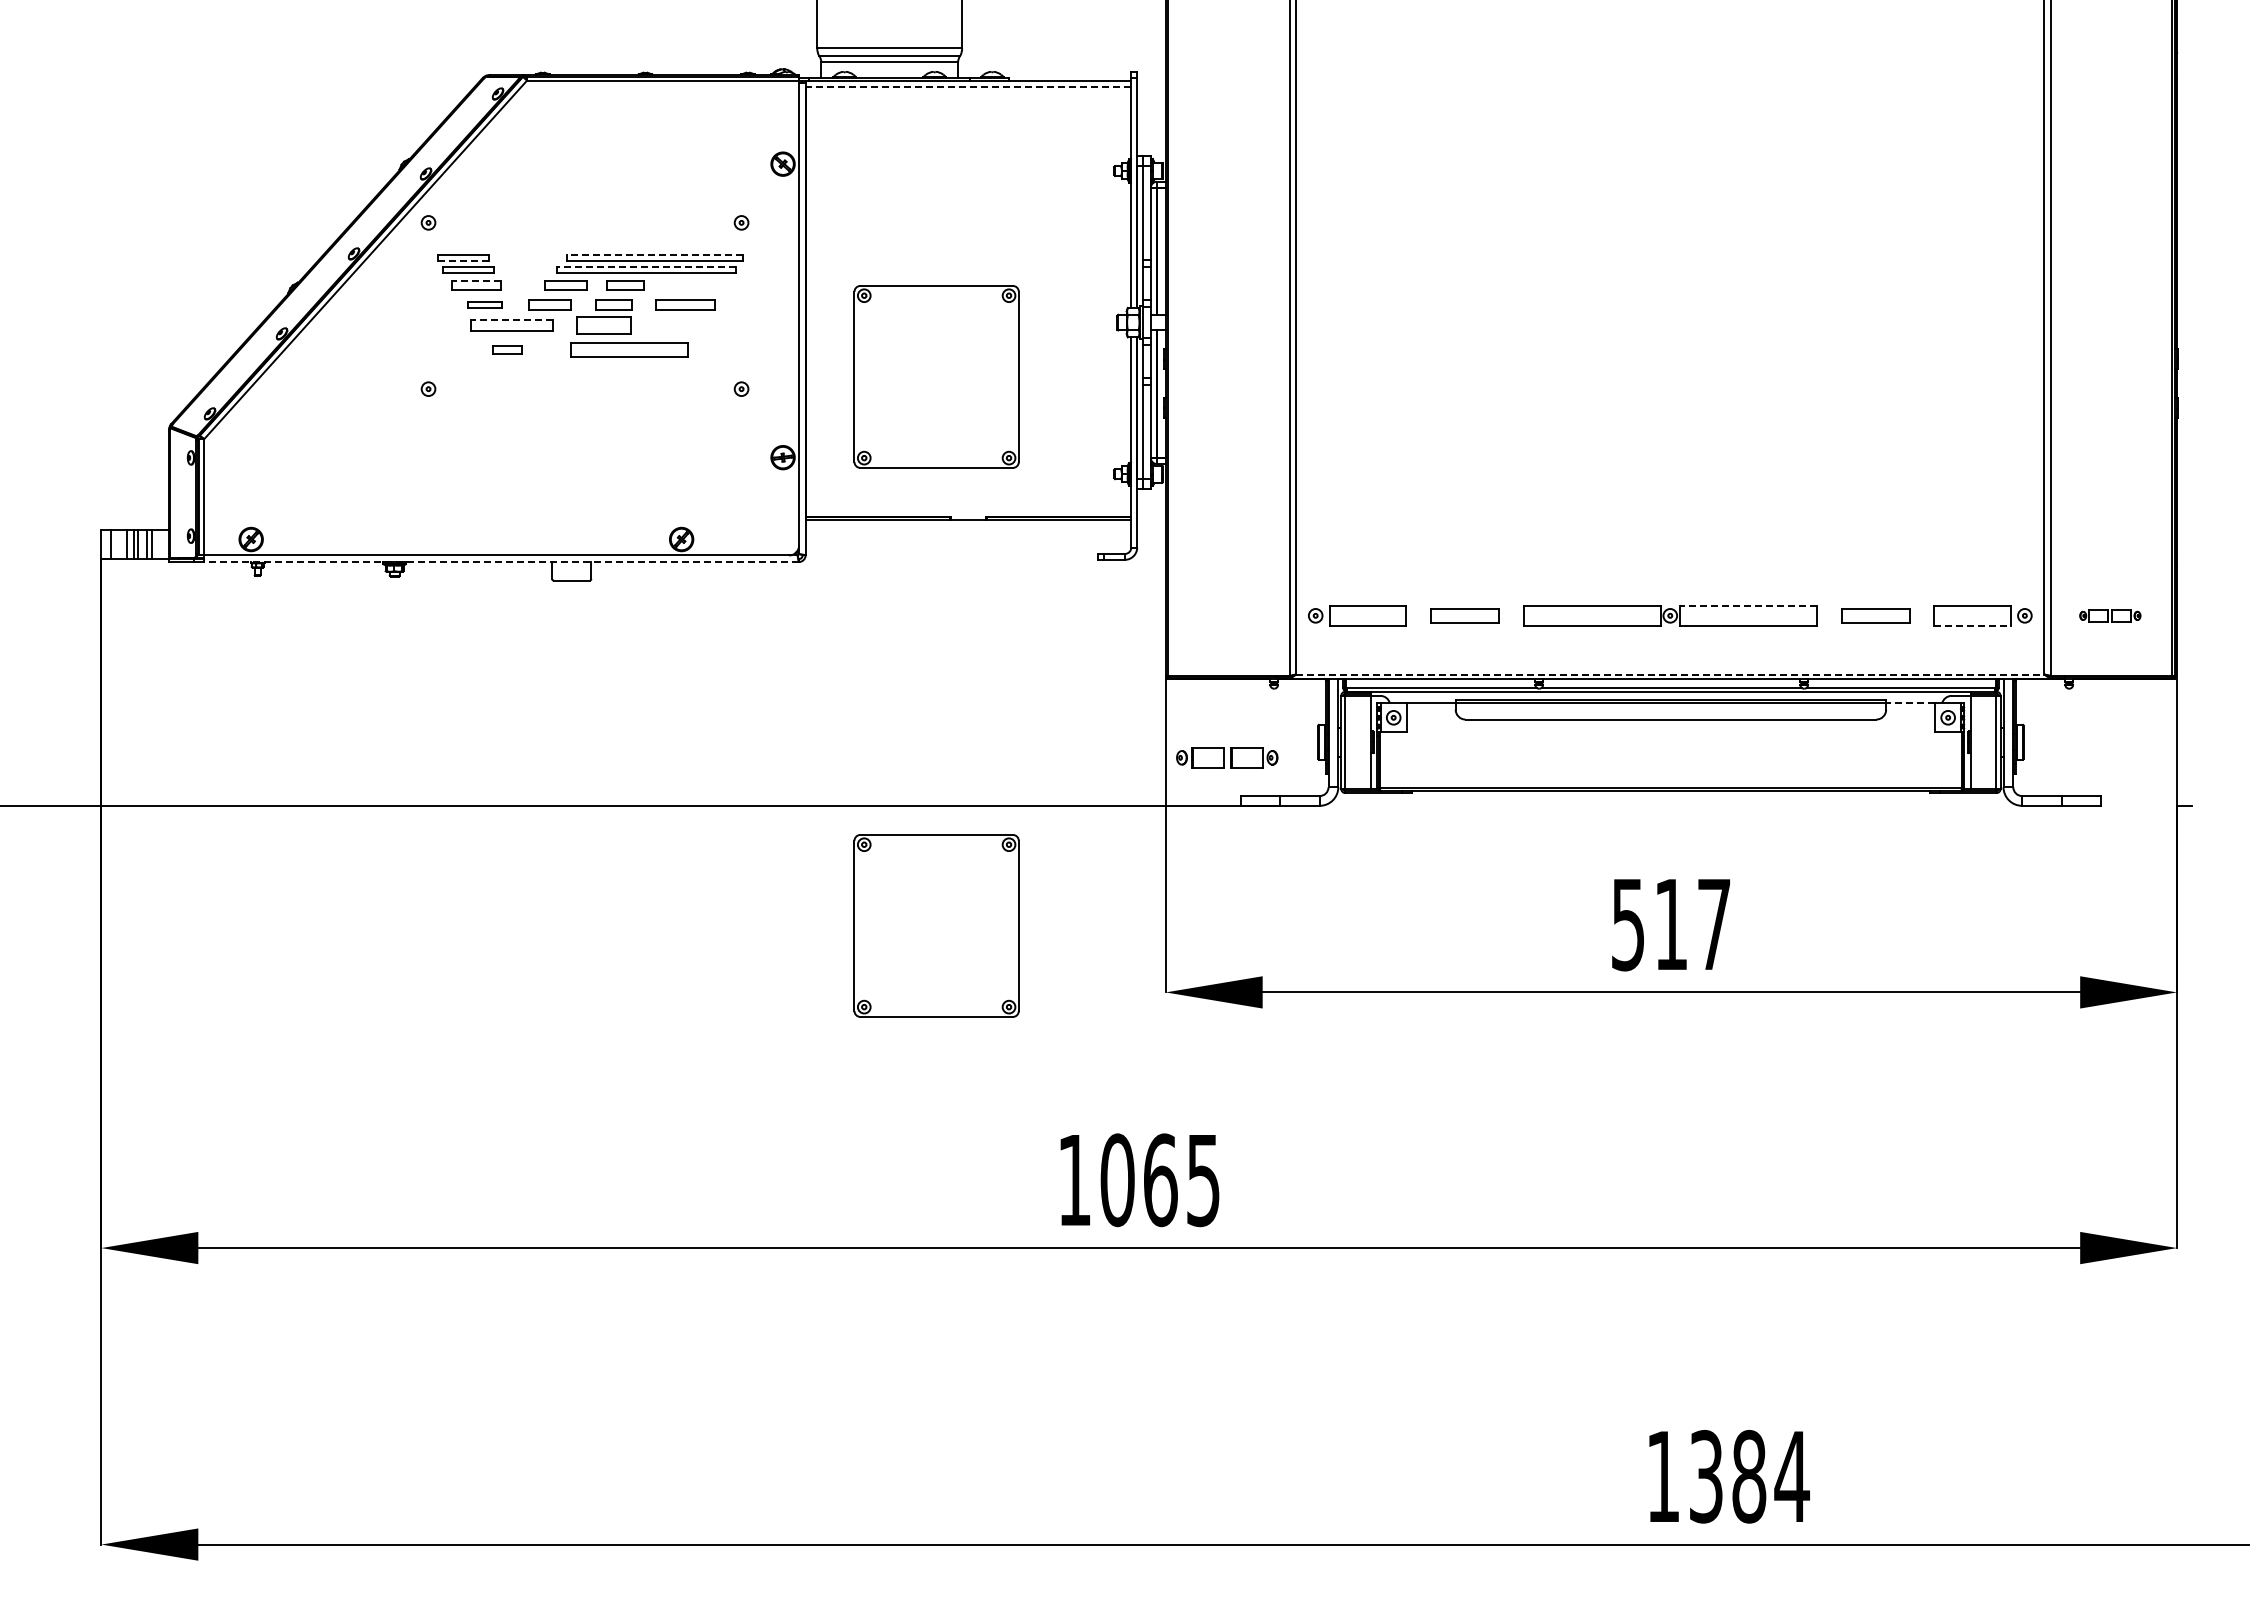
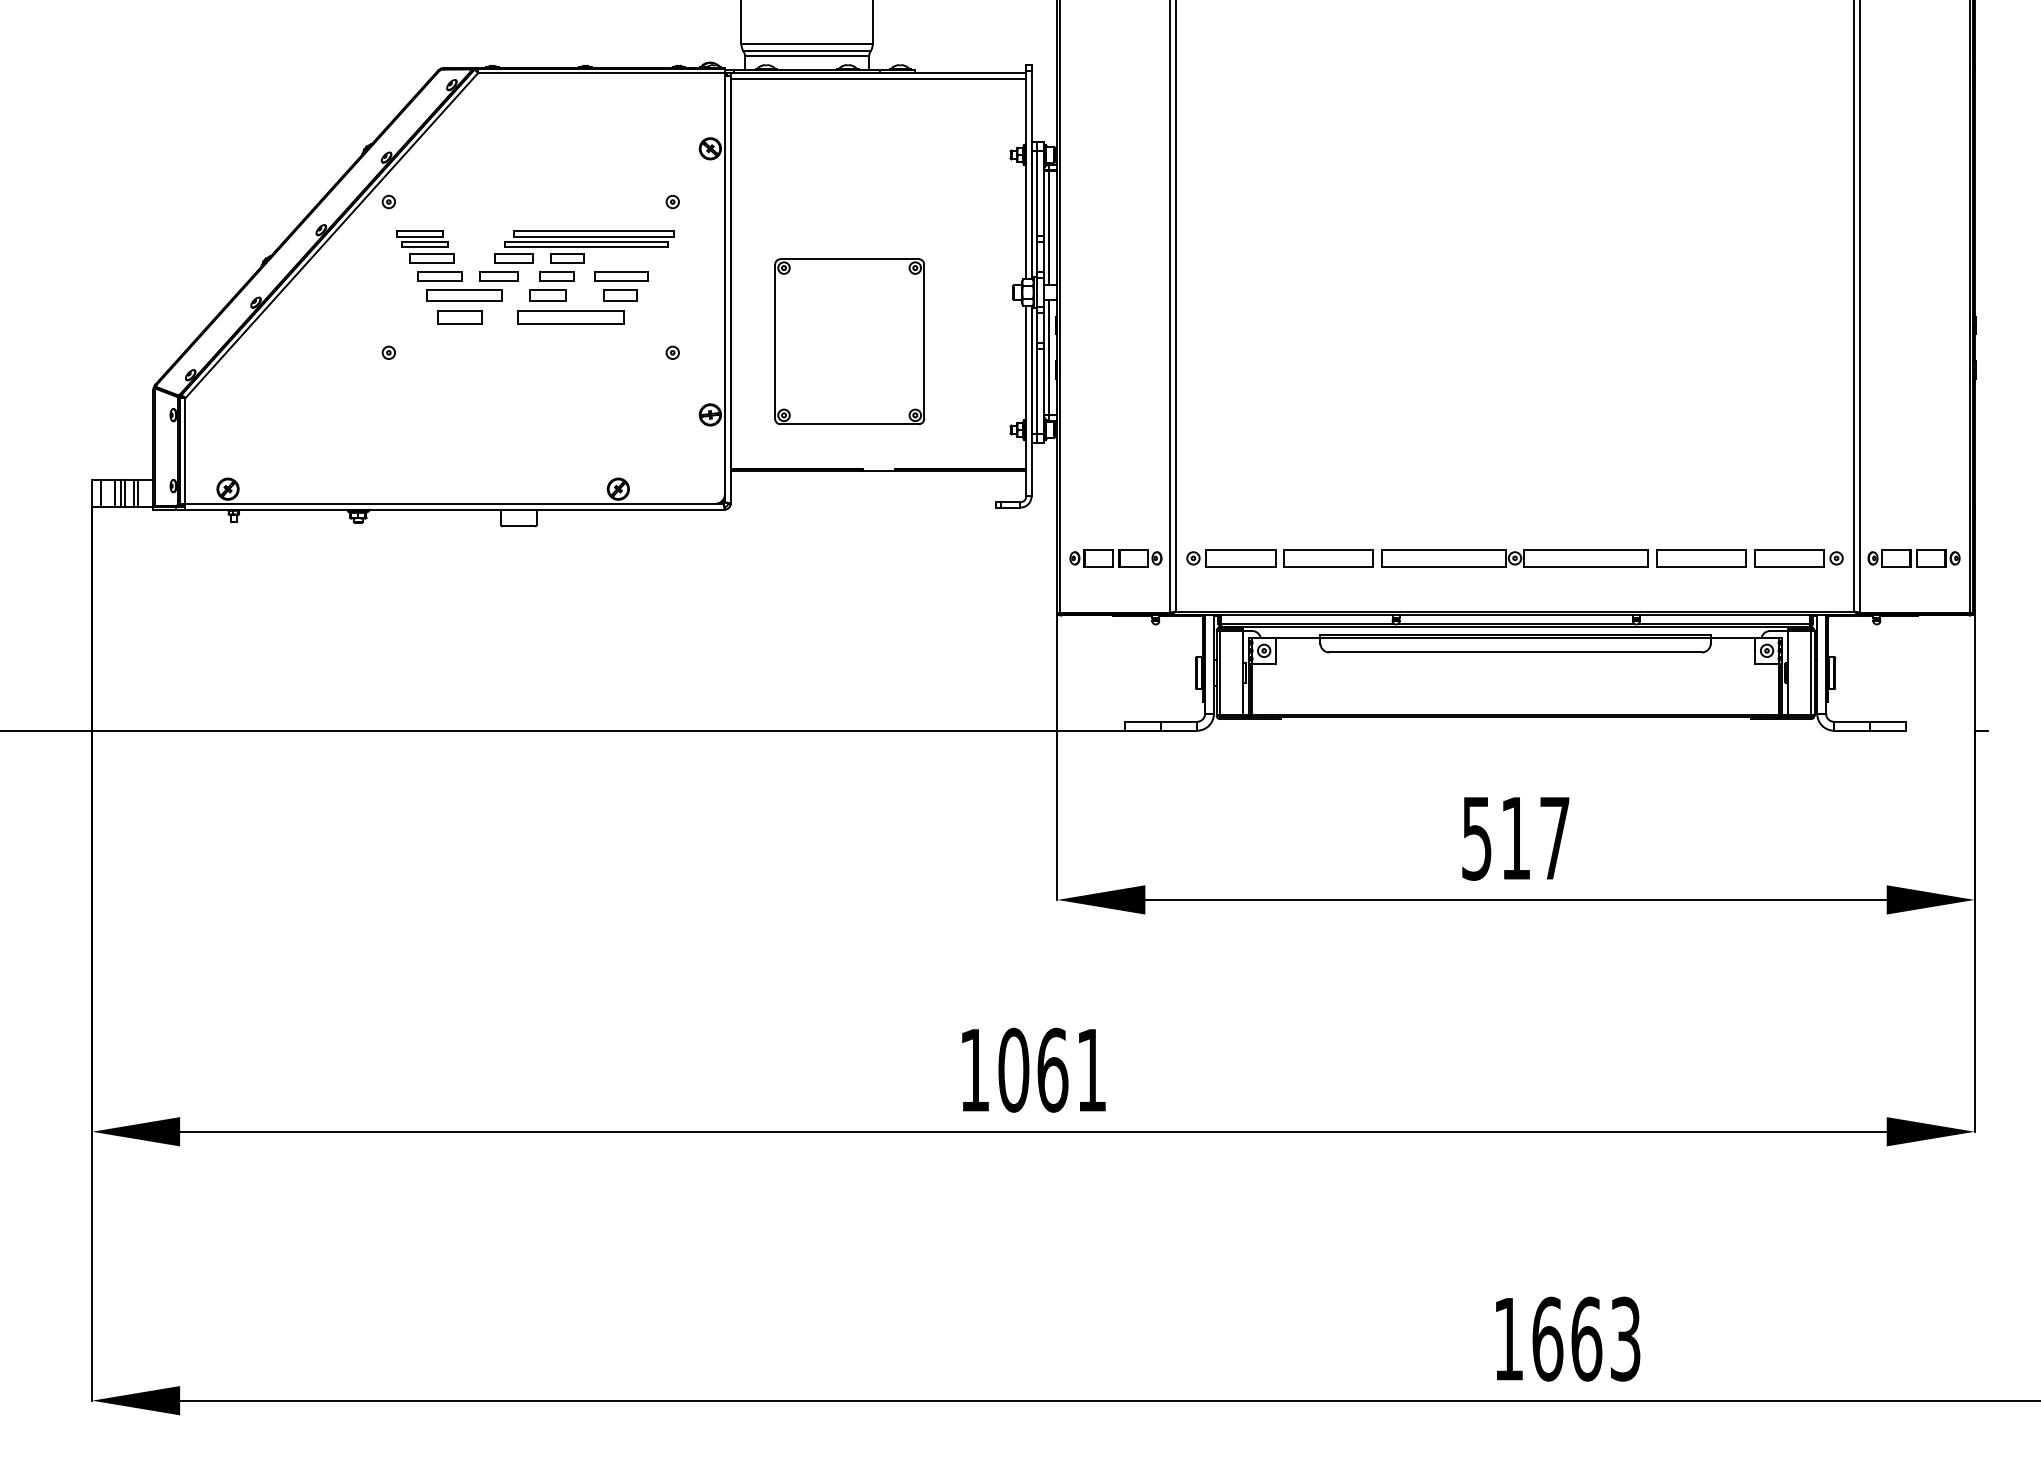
line: (968, 87) -> (878, 79), dashed -> solid
line: (654, 255) -> (593, 231), dashed -> solid
line: (463, 261) -> (420, 237), dashed -> solid
line: (646, 266) -> (586, 241), dashed -> solid
line: (475, 280) -> (431, 254), dashed -> solid
part: (485, 304) -> (440, 276), size x1.43
line: (511, 319) -> (464, 289), dashed -> solid
part: (603, 325) -> (547, 295), size x0.71
part: (683, 325) -> (620, 295), added
part: (507, 349) -> (460, 316), size x1.67
line: (501, 562) -> (455, 510), dashed -> solid
line: (1748, 606) -> (1585, 549), dashed -> solid
part: (1464, 615) -> (1328, 558), size x1.43
part: (1875, 615) -> (1701, 558), size x1.43
part: (2110, 615) -> (1914, 558), size x1.67
line: (1973, 625) -> (1790, 567), dashed -> solid
line: (1670, 674) -> (1515, 611), dashed -> solid
line: (1910, 703) -> (1732, 637), dashed -> solid
part: (1227, 757) -> (1116, 558), moved
part: (936, 925) -> (849, 839), removed
text: (1203, 1181) -> (1091, 1071), 1065 -> 1061
text: (1749, 1476) -> (1586, 1338), 1384 -> 1663

